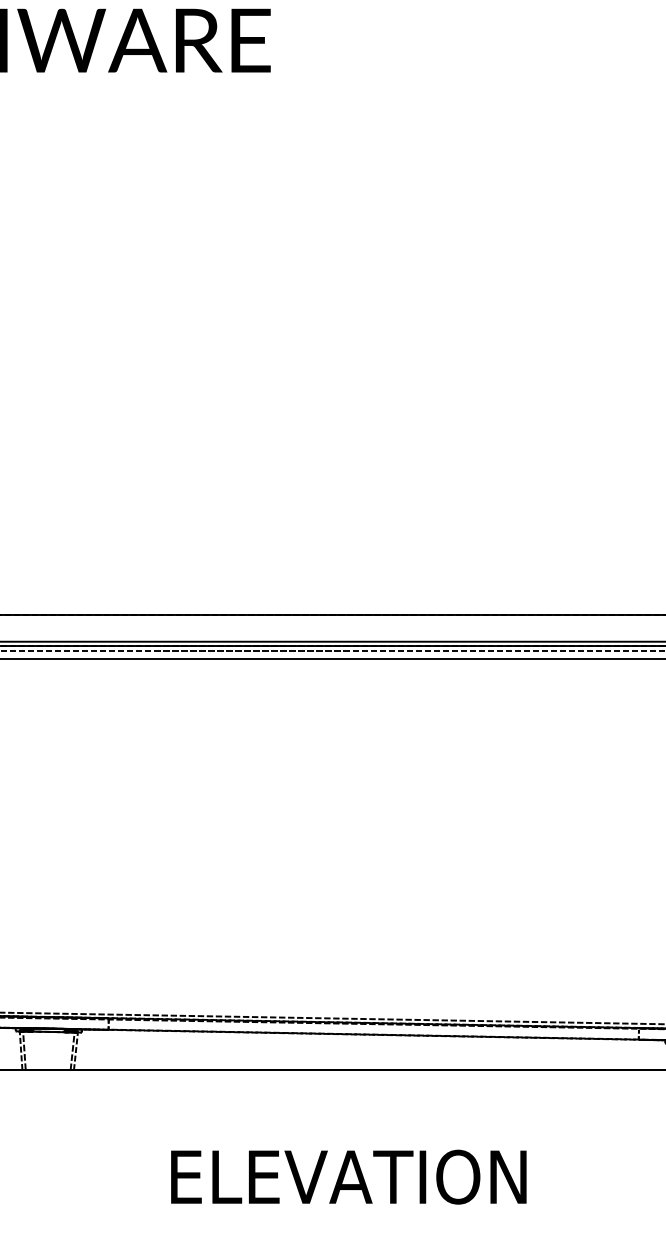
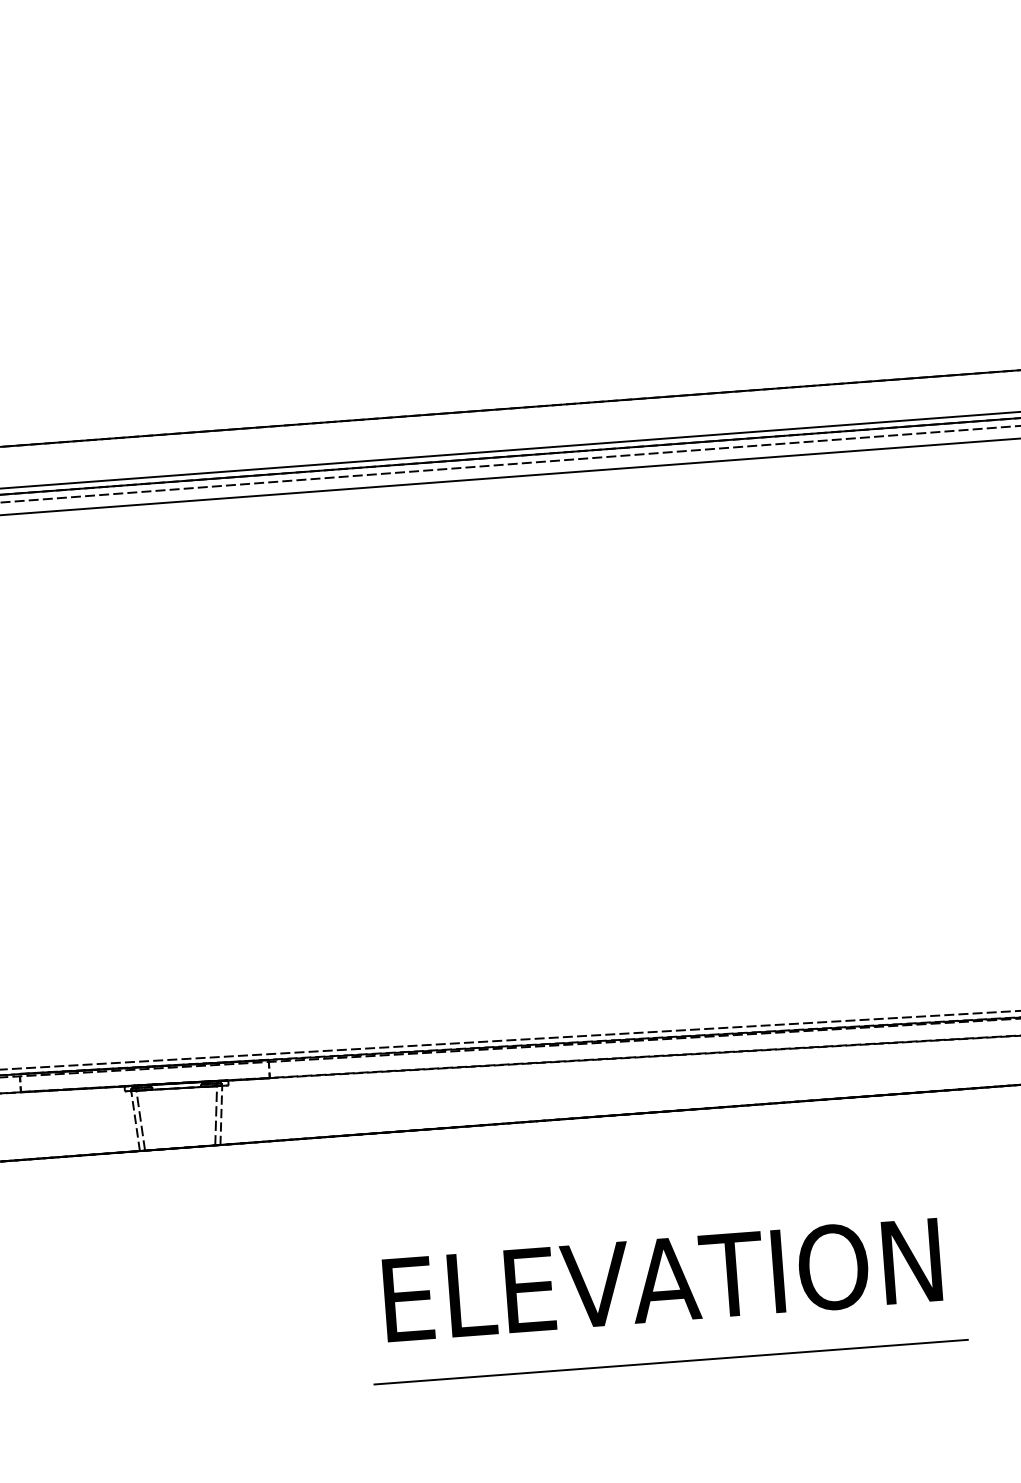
line: (350, 1229) -> (671, 1361), added

